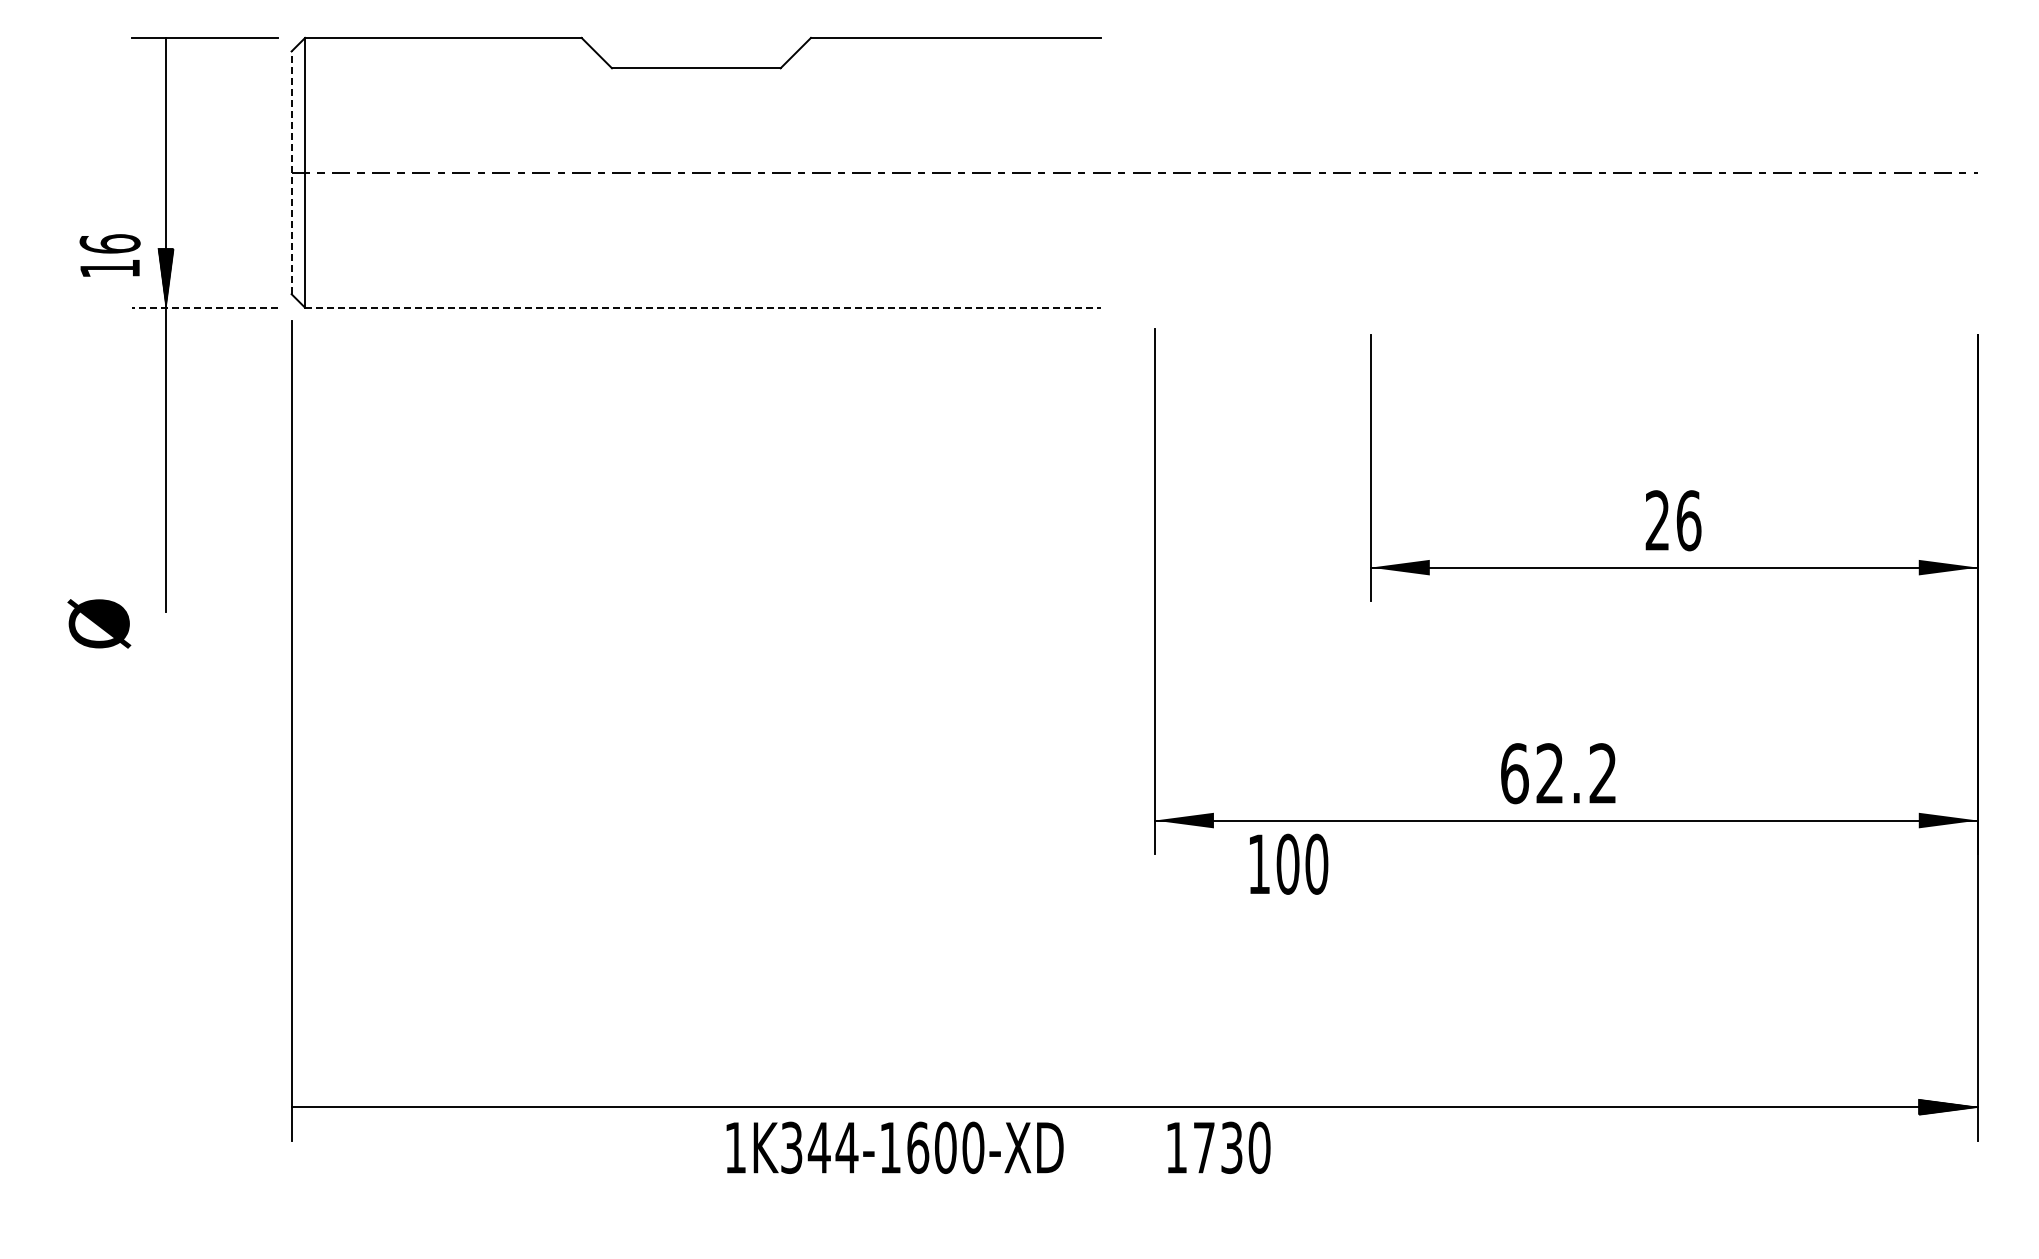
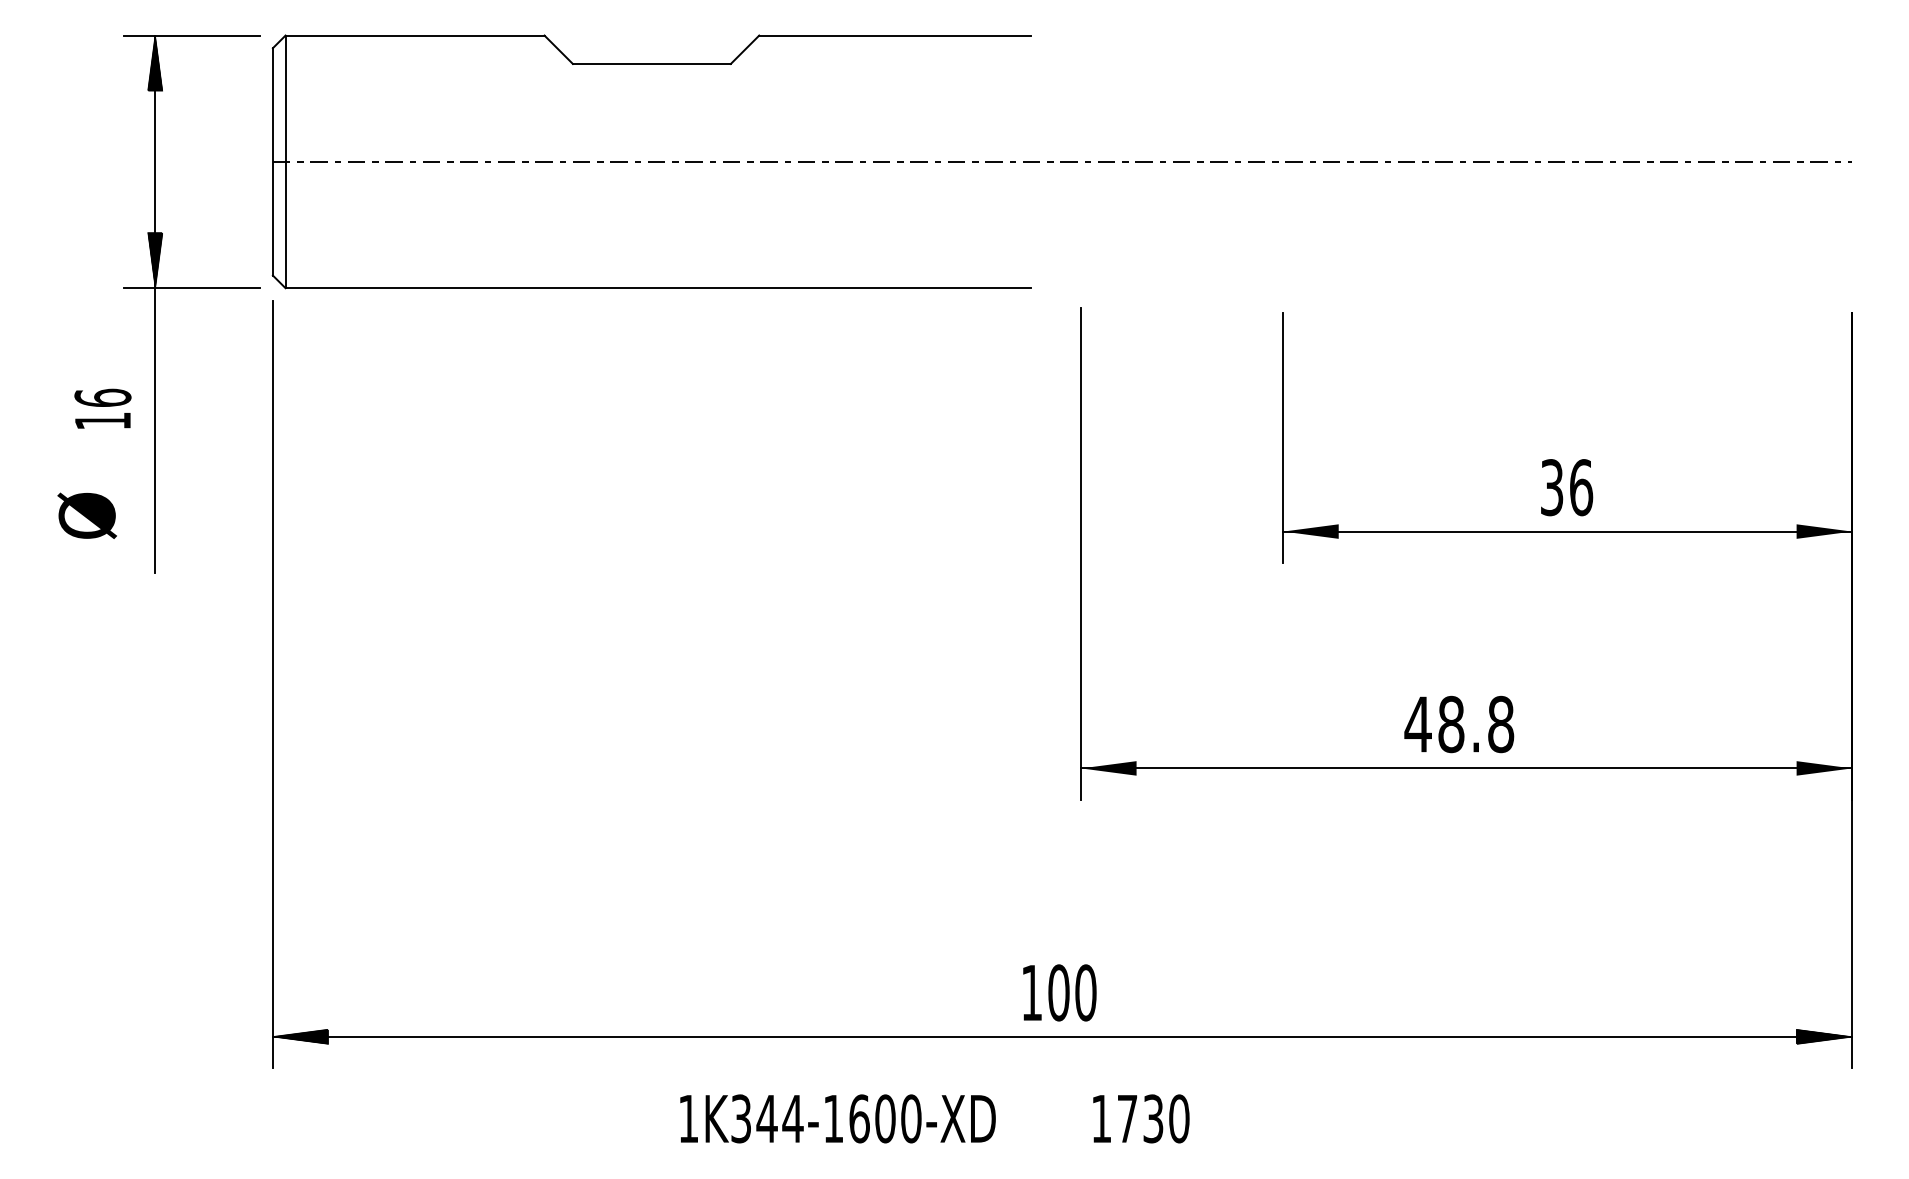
hatch: (165, 67) -> (154, 63), added
line: (291, 172) -> (272, 161), dashed -> solid
text: (109, 255) -> (102, 408), moved
line: (204, 307) -> (191, 287), dashed -> solid
line: (703, 307) -> (658, 287), dashed -> solid
text: (1657, 520) -> (1551, 487), 26 -> 36
text: (99, 623) -> (87, 515), moved
text: (1558, 773) -> (1459, 724), 62.2 -> 48.8
text: (1289, 863) -> (1060, 992), moved
hatch: (320, 1106) -> (299, 1036), added
text: (998, 1147) -> (934, 1118), moved

